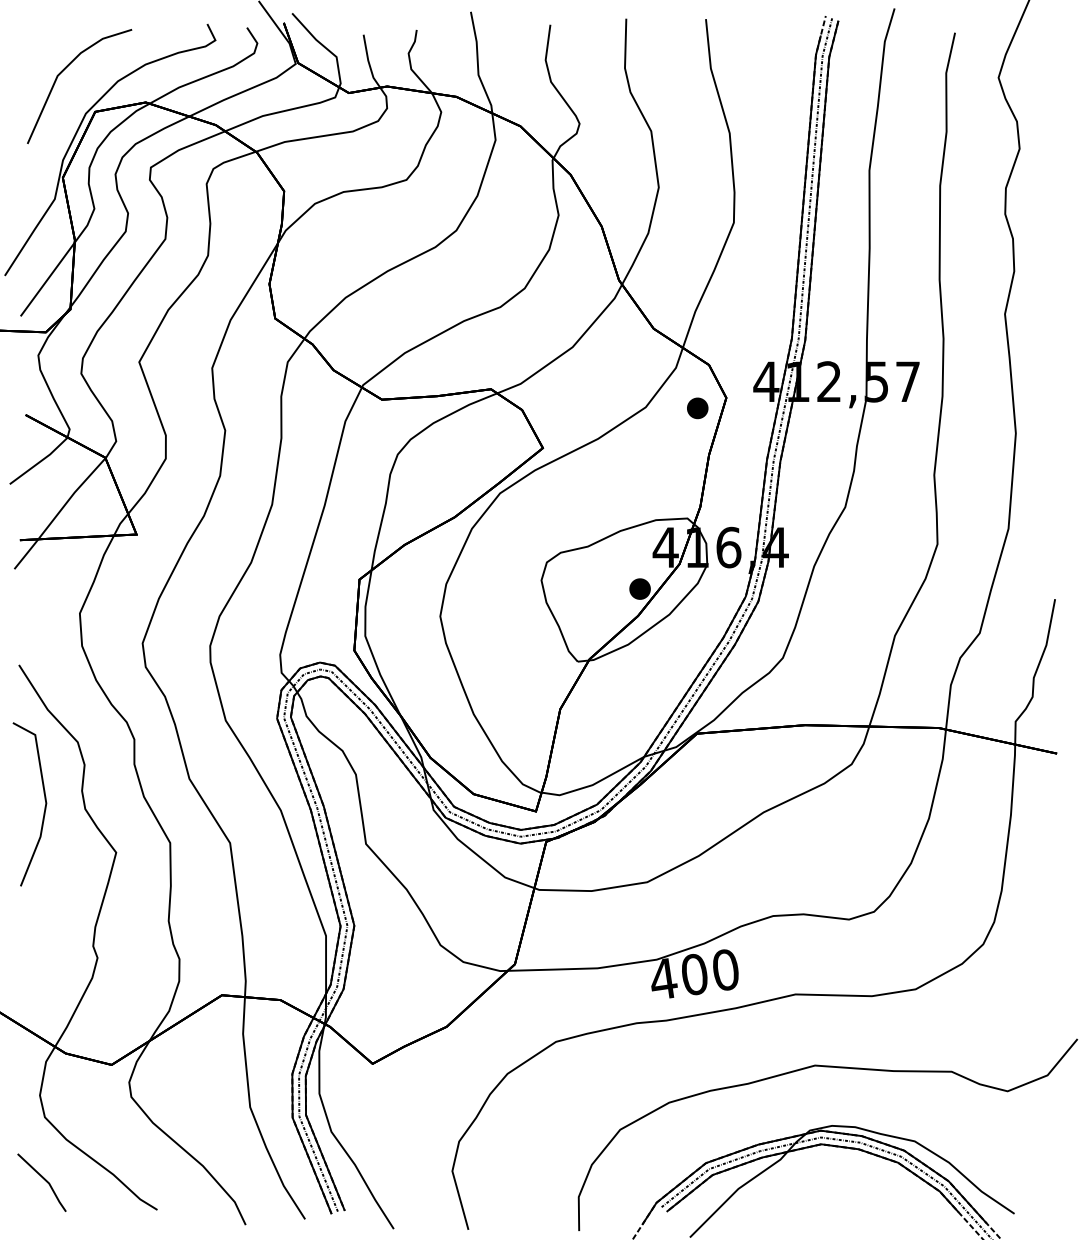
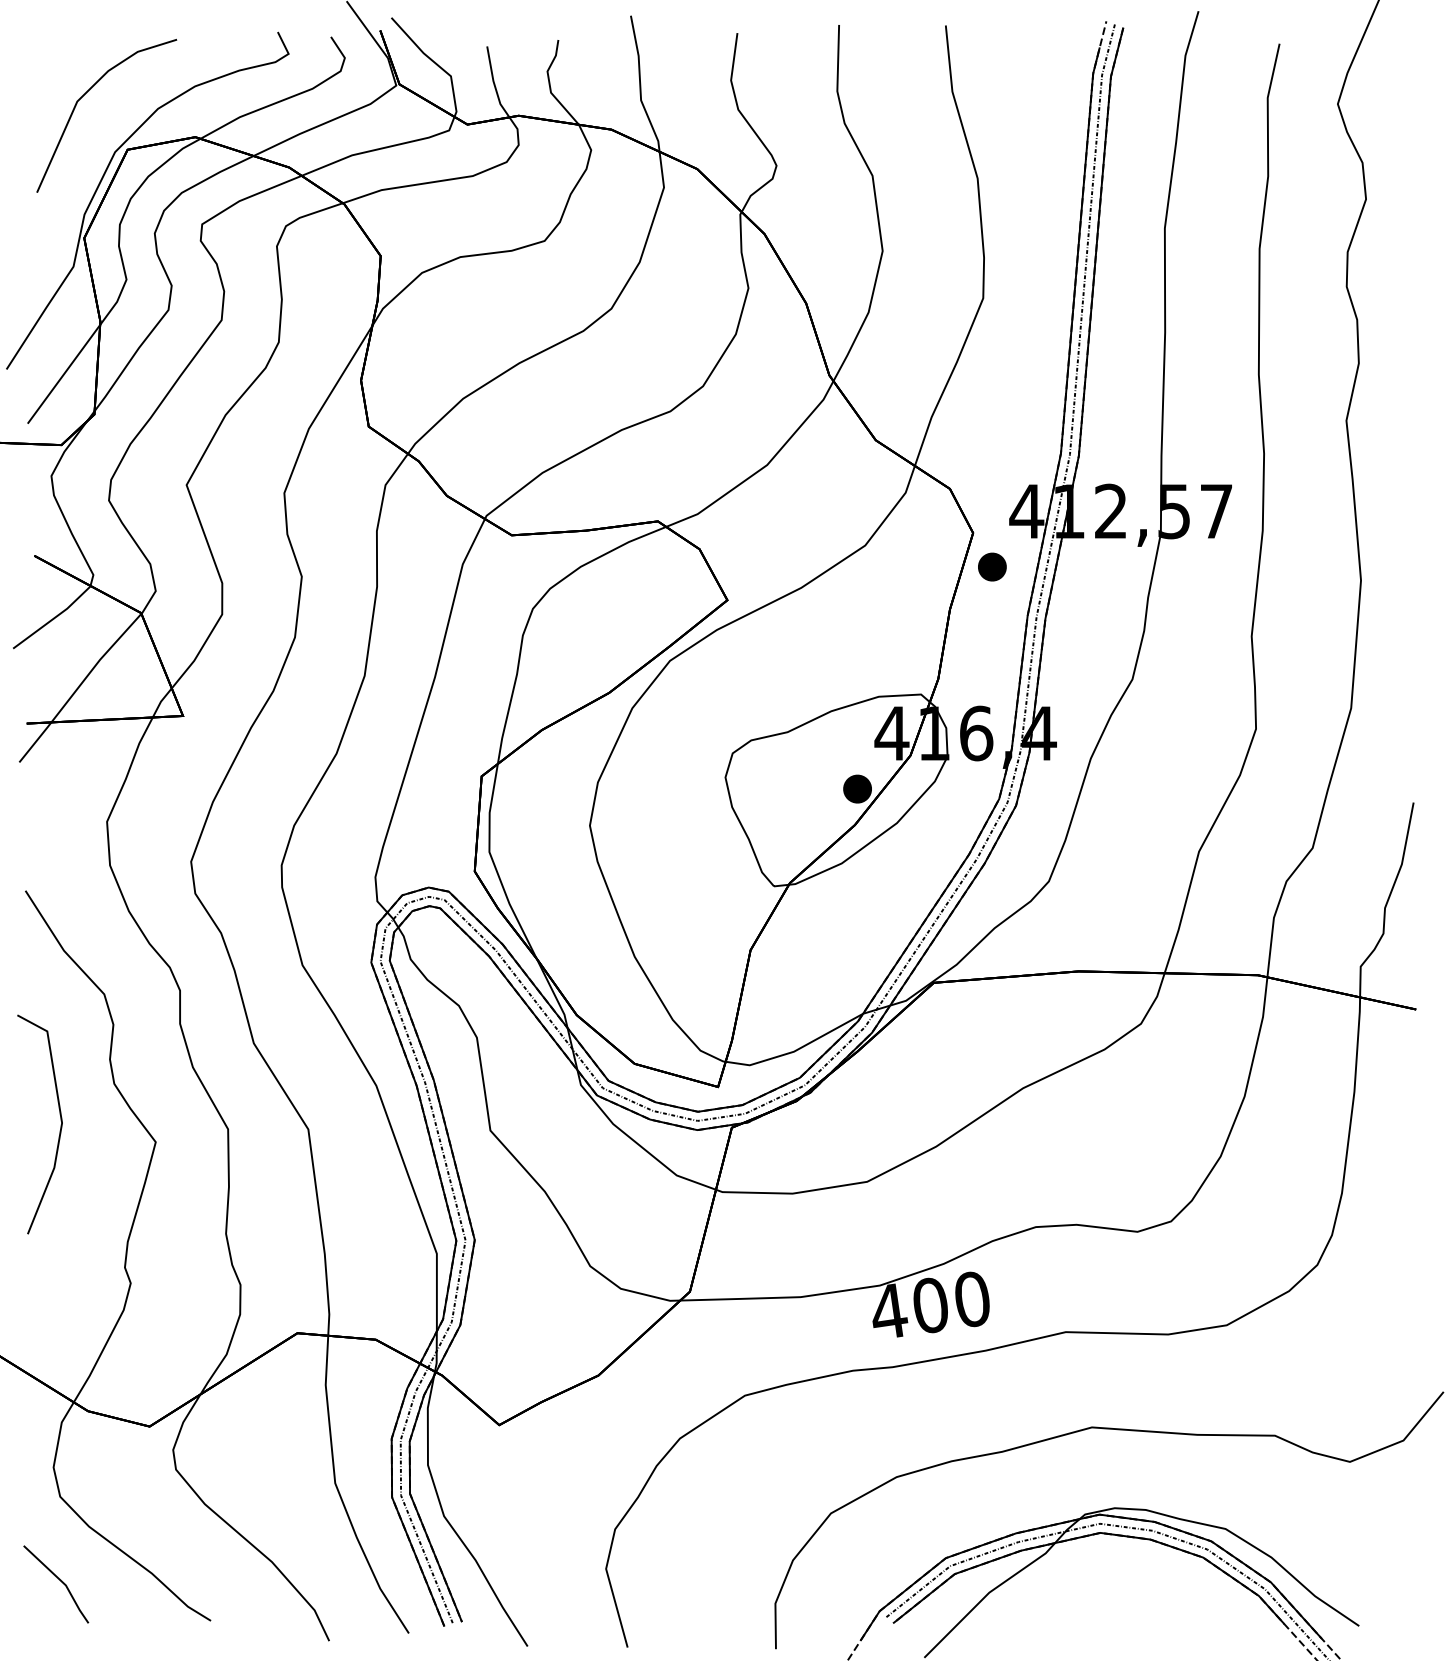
part: (697, 408) -> (992, 567), moved
line: (44, 806) -> (59, 1127), moved

